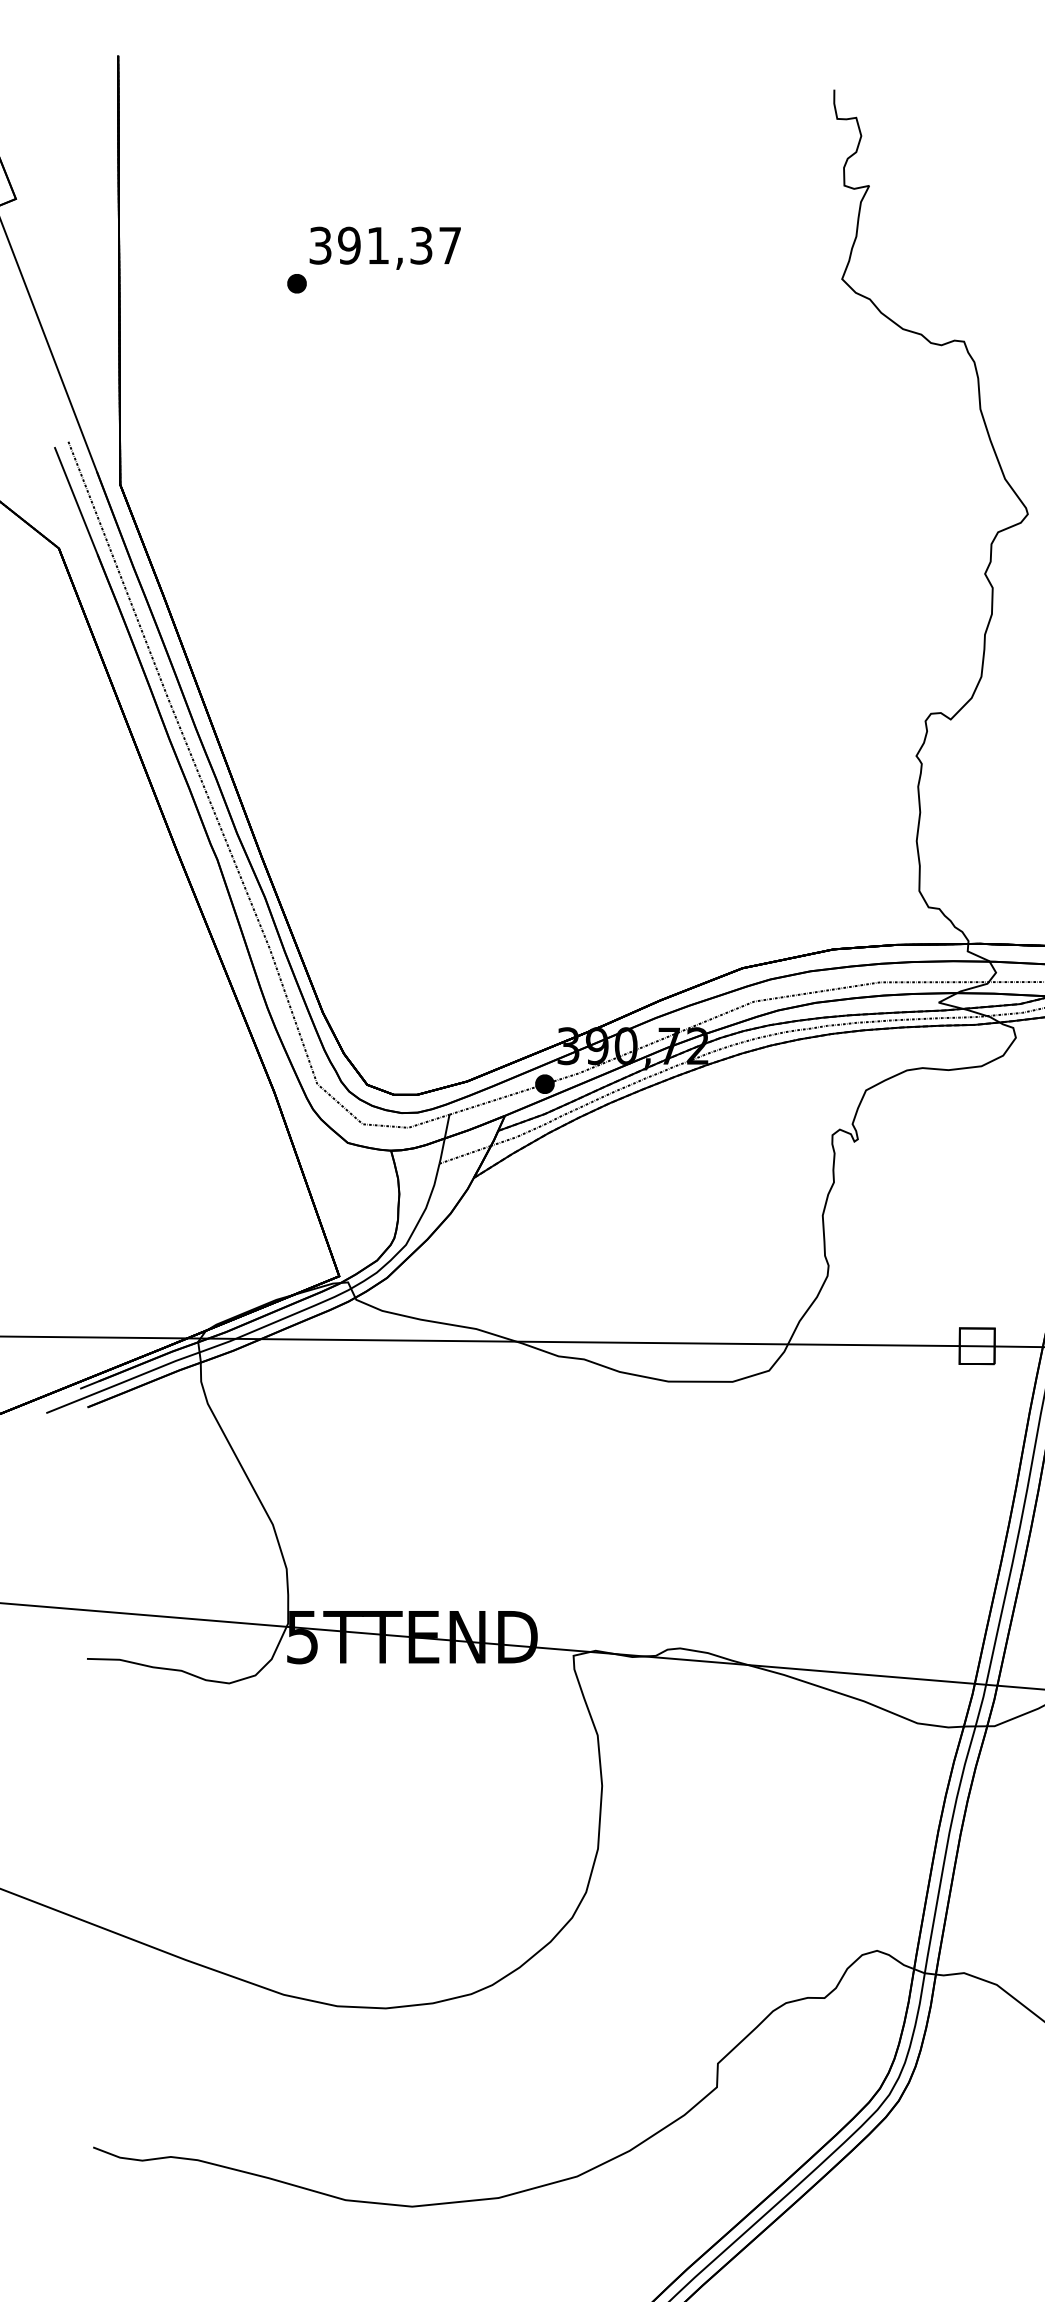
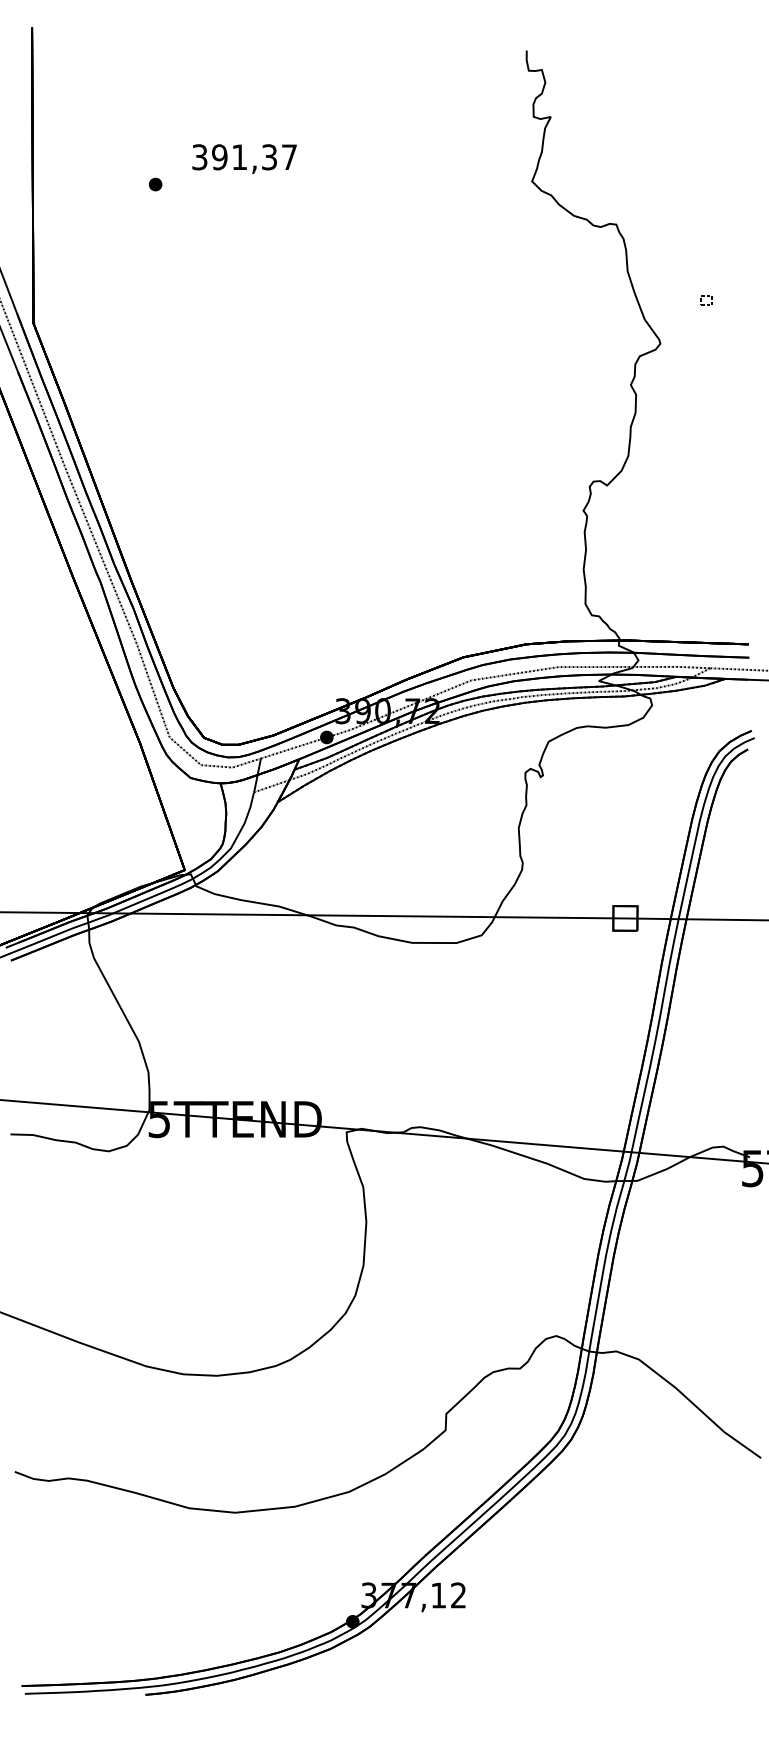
text: (385, 247) -> (244, 158), moved

